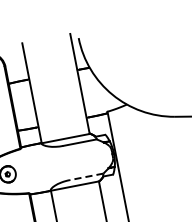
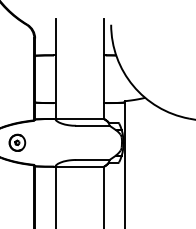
line: (86, 176) -> (92, 159), dashed -> solid

